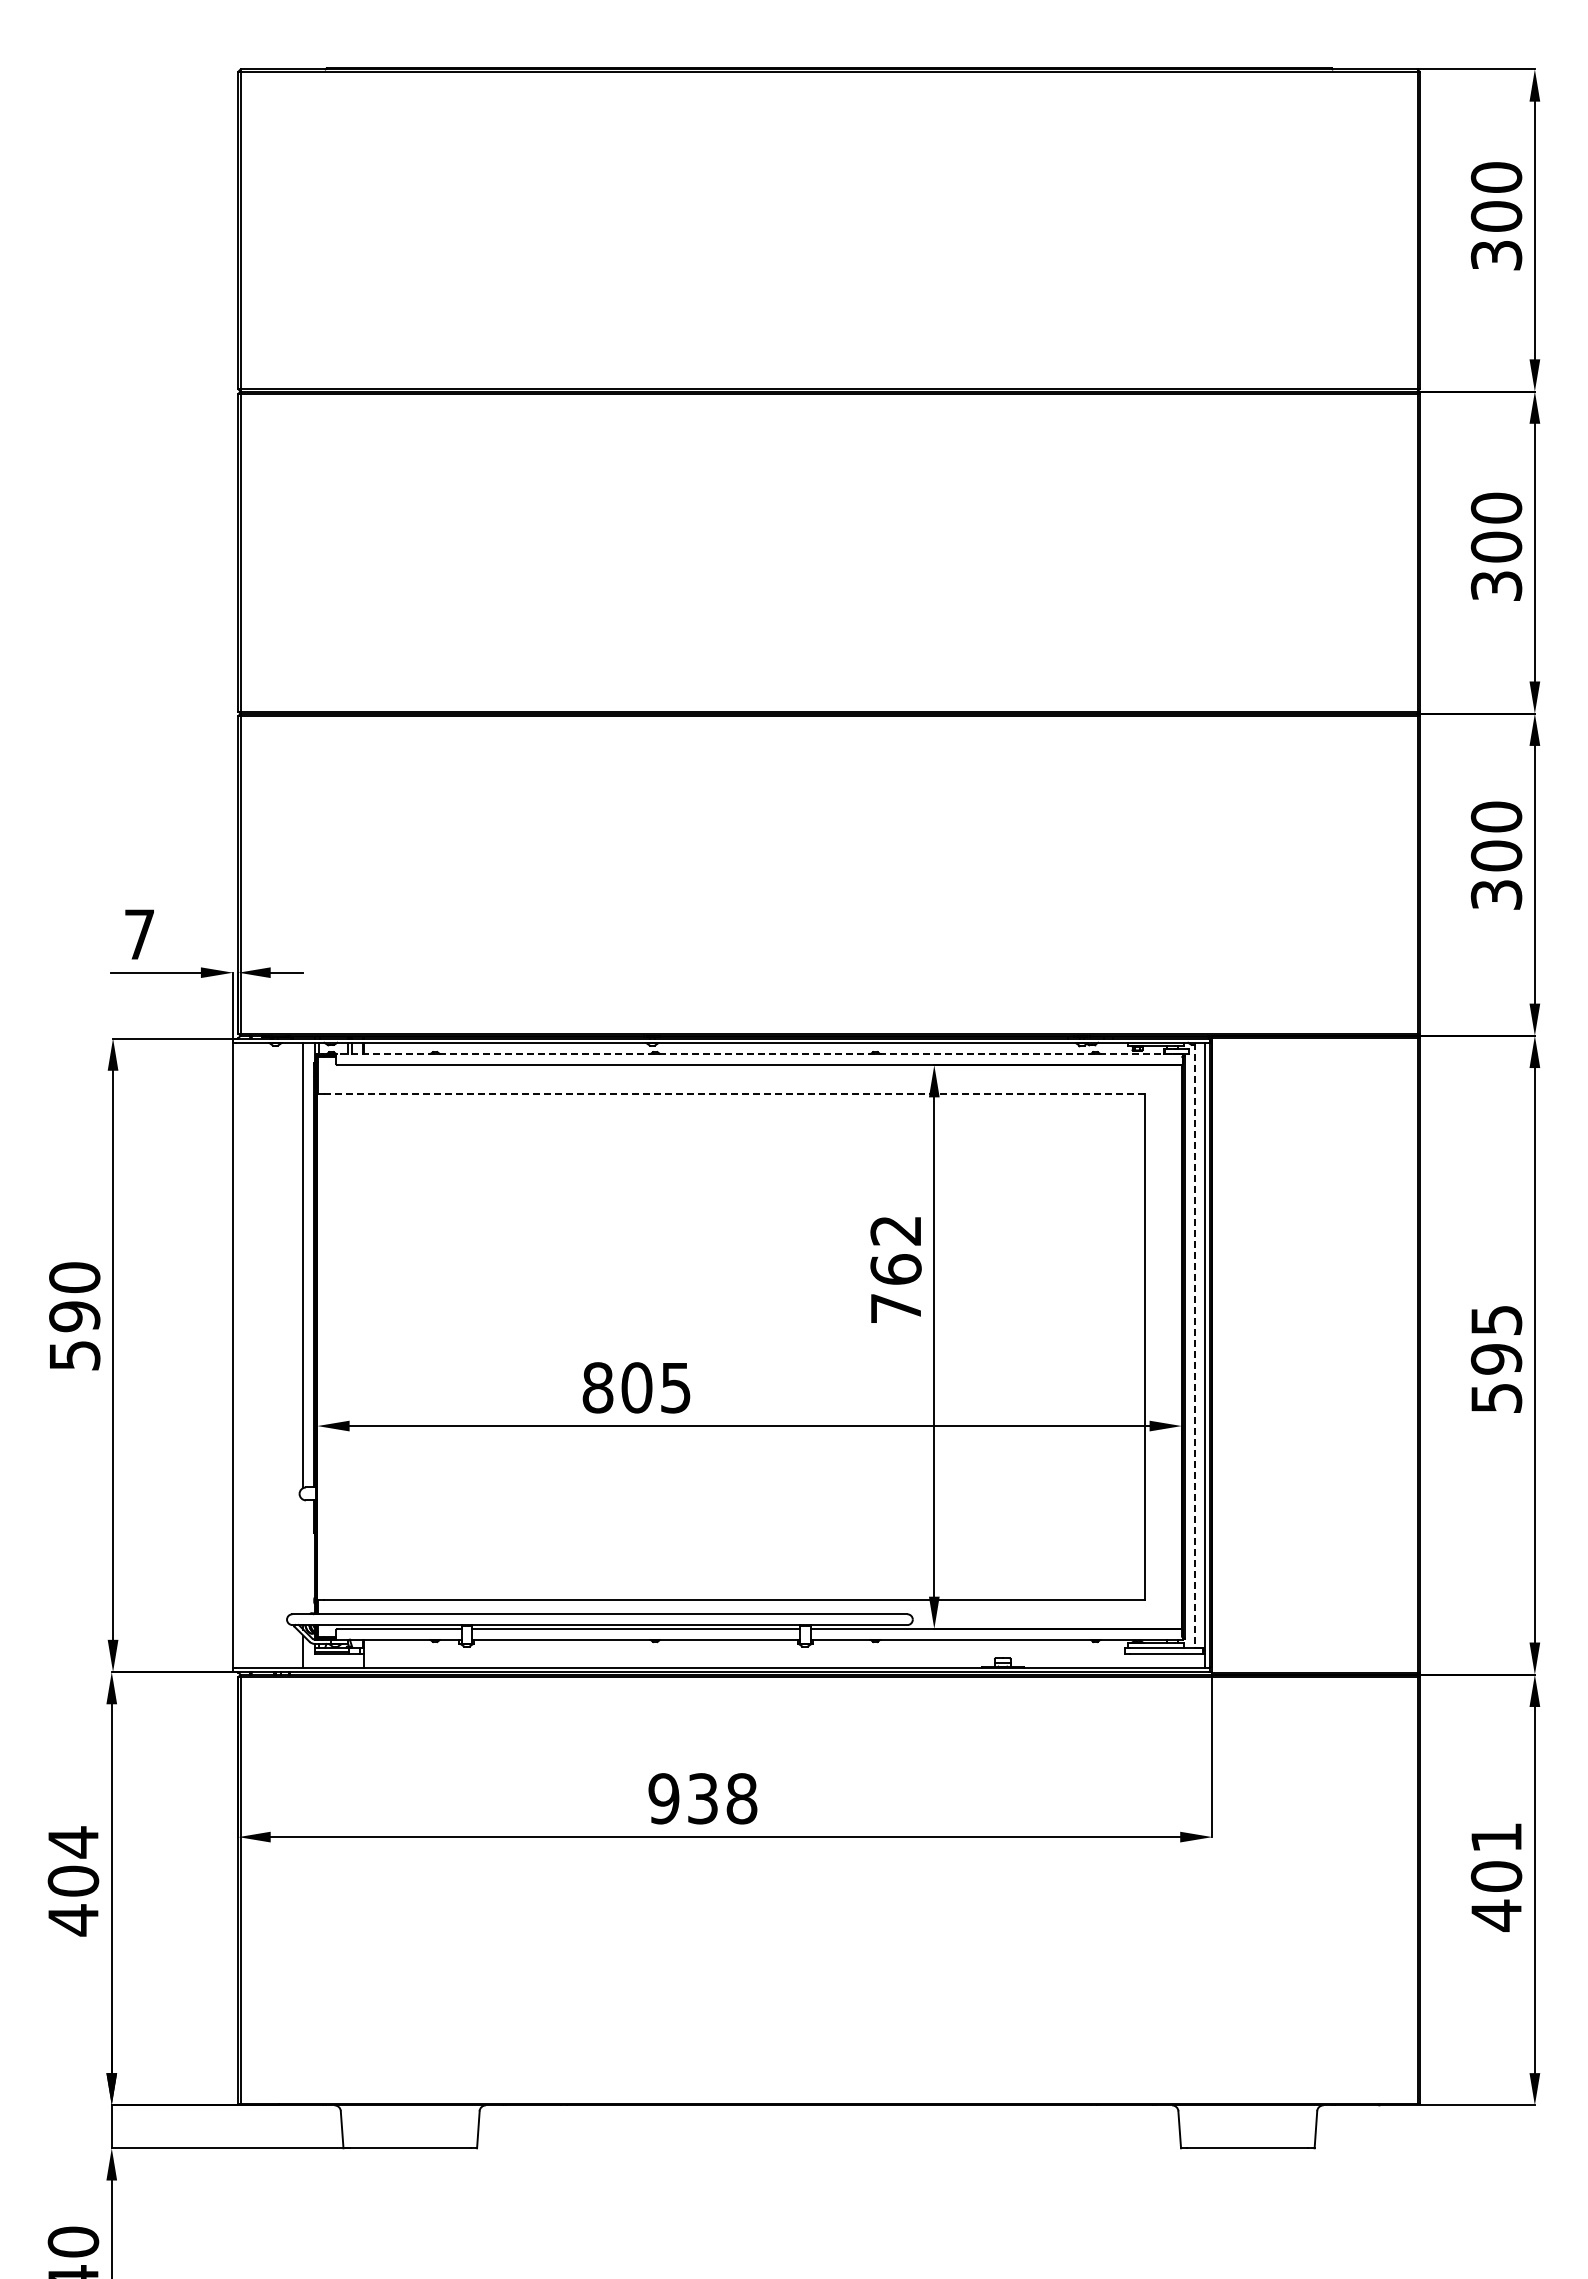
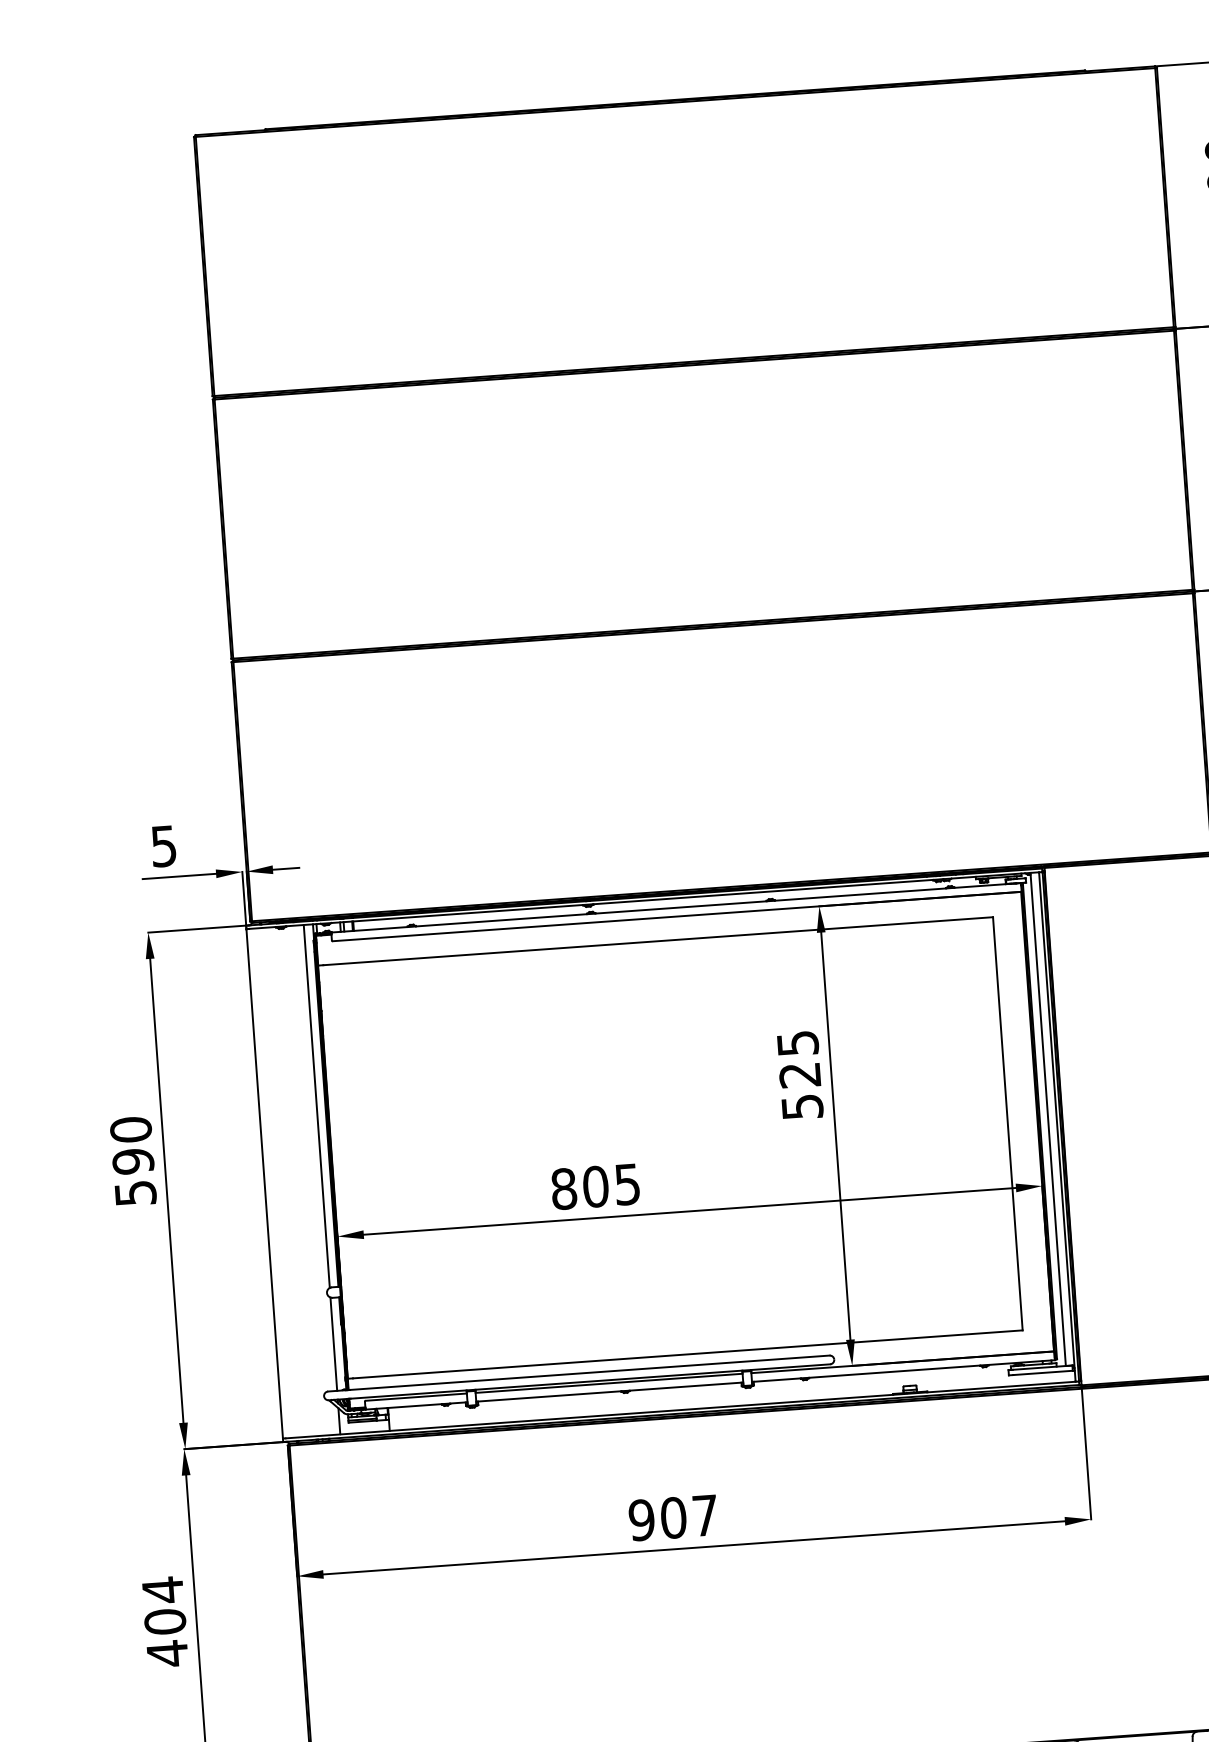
text: (139, 934) -> (163, 846), 7 -> 5
line: (758, 1054) -> (675, 907), dashed -> solid
line: (734, 1093) -> (658, 941), dashed -> solid
text: (895, 1269) -> (799, 1075), 762 -> 525
line: (1194, 1345) -> (1047, 1119), dashed -> solid
line: (303, 1556) -> (333, 1343), added
text: (722, 1798) -> (689, 1516), 938 -> 907

